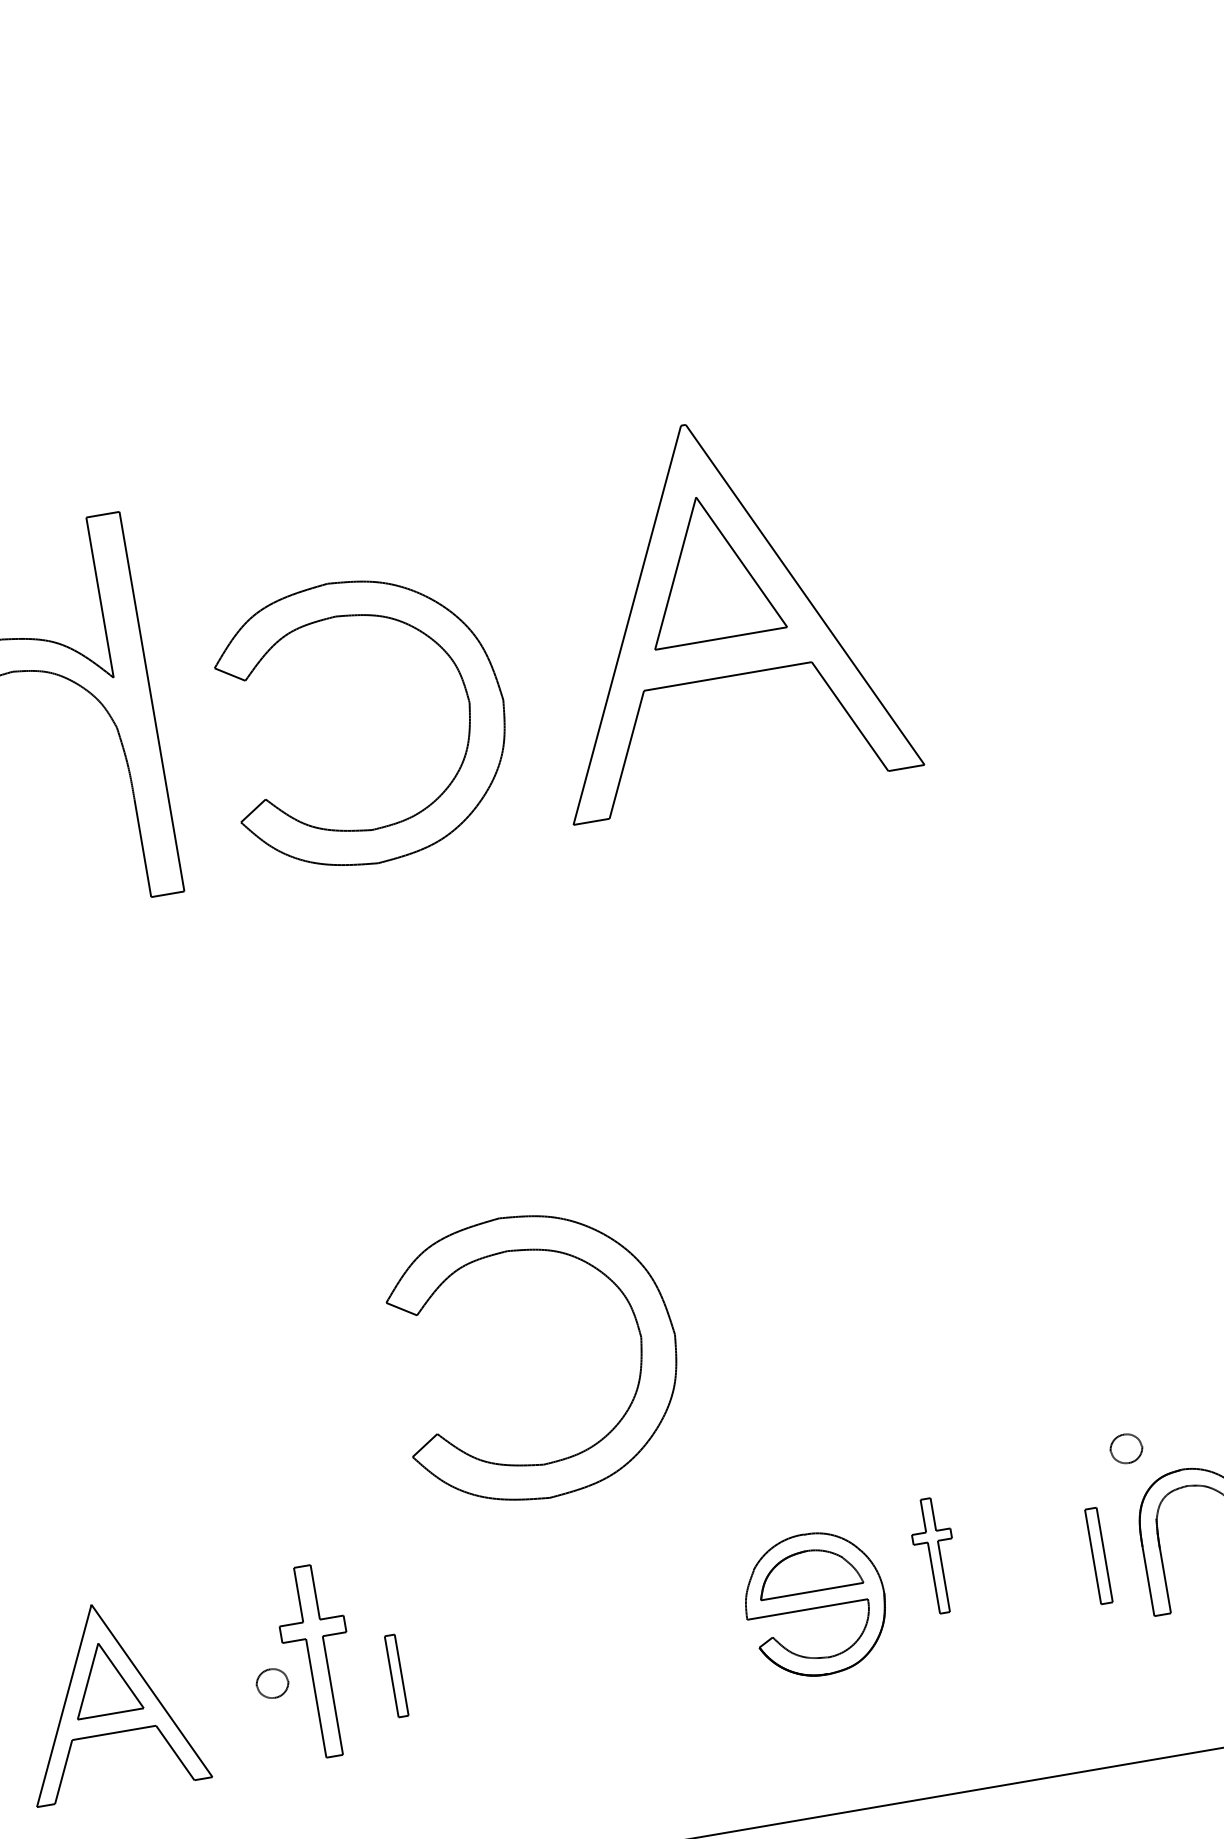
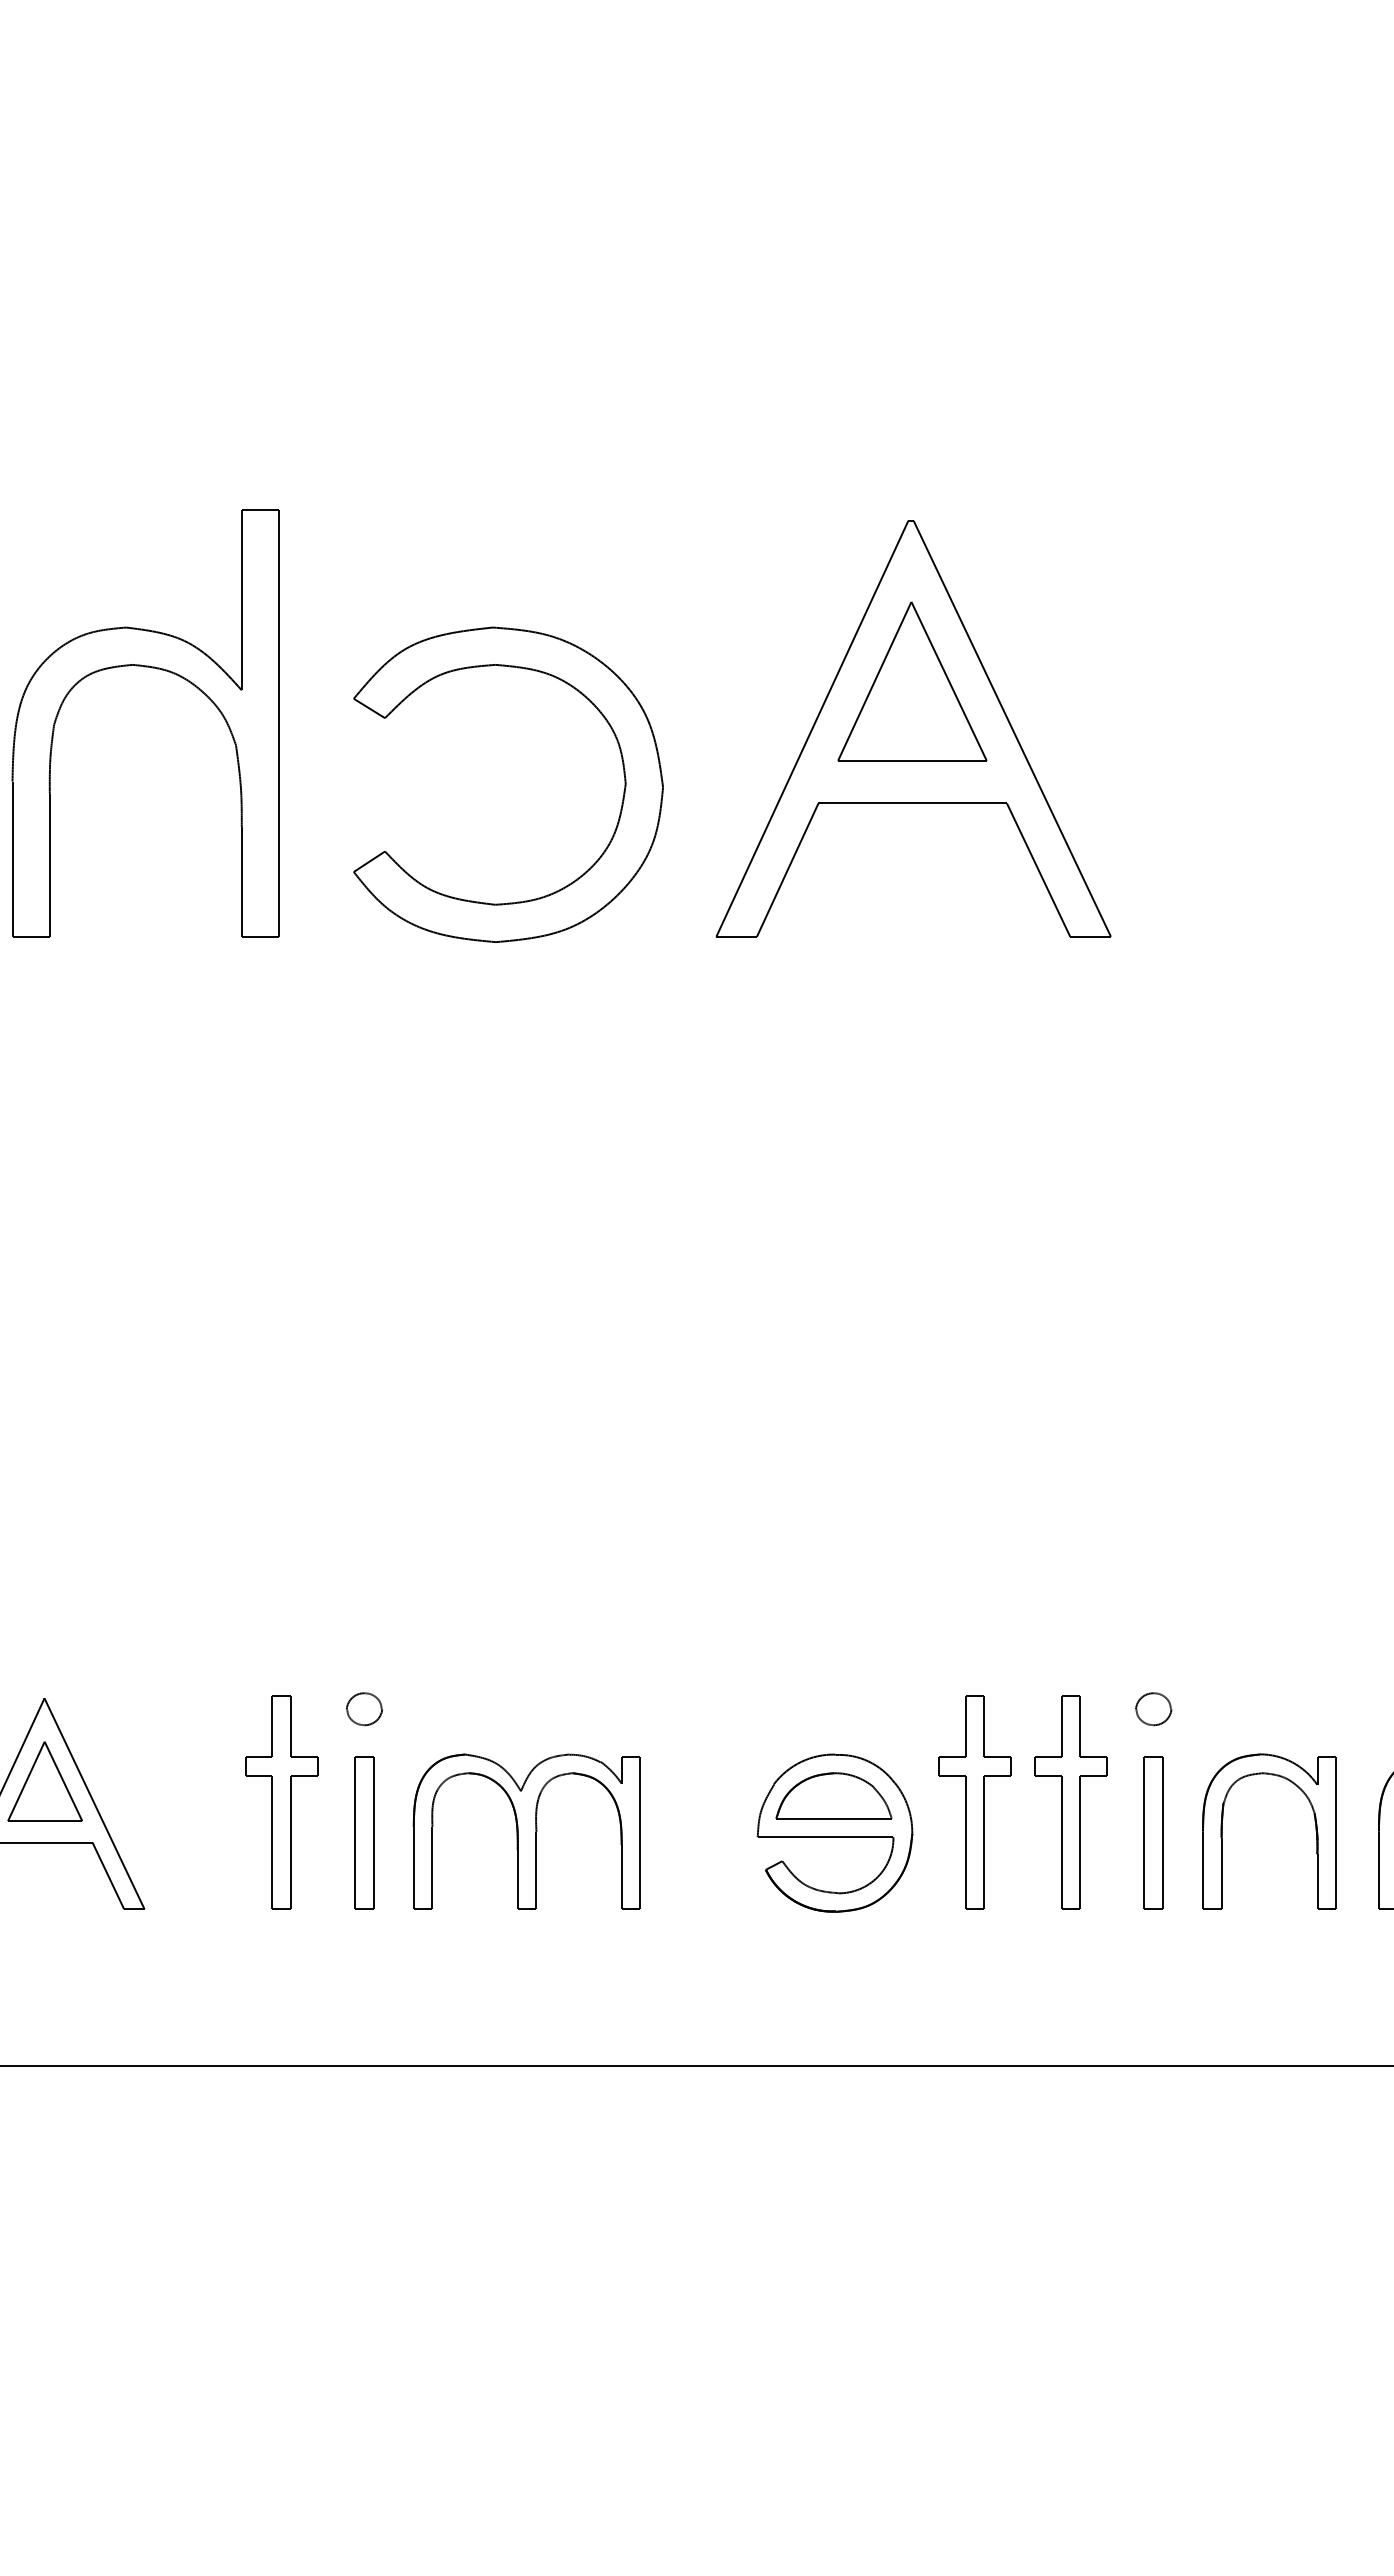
part: (640, 1359) -> (689, 1533), removed
part: (1126, 1449) -> (1153, 1709), moved
part: (1020, 1541) -> (1070, 1802), added
part: (934, 1555) -> (974, 1802), size x1.67
part: (1098, 1555) -> (1153, 1832), size x1.43
part: (540, 1649) -> (526, 1831), added
part: (396, 1675) -> (364, 1832), size x1.67
part: (272, 1683) -> (364, 1709), moved

